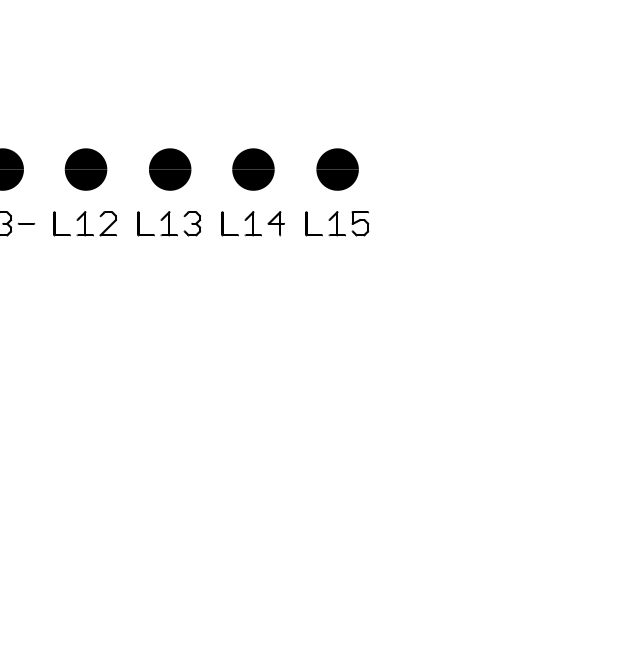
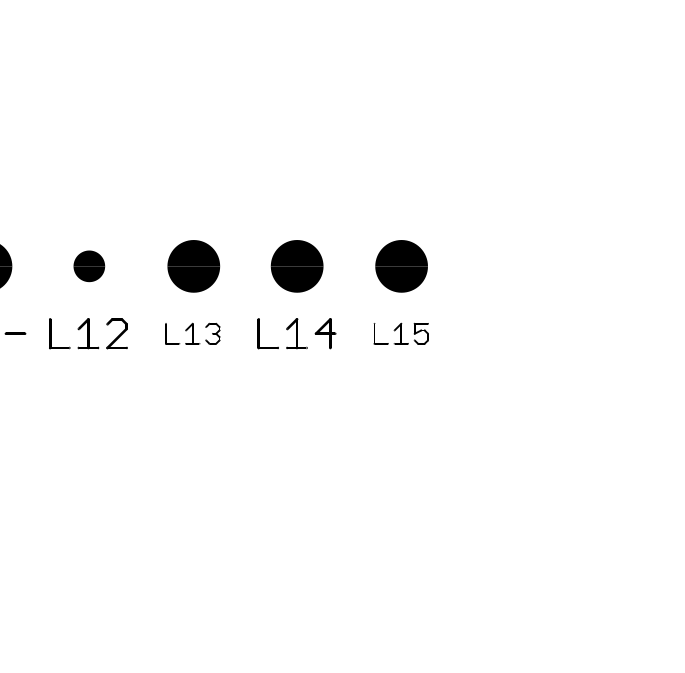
part: (85, 169) -> (88, 266), size x0.6
part: (169, 223) -> (192, 333), size x0.7
part: (337, 223) -> (401, 333), size x0.7

